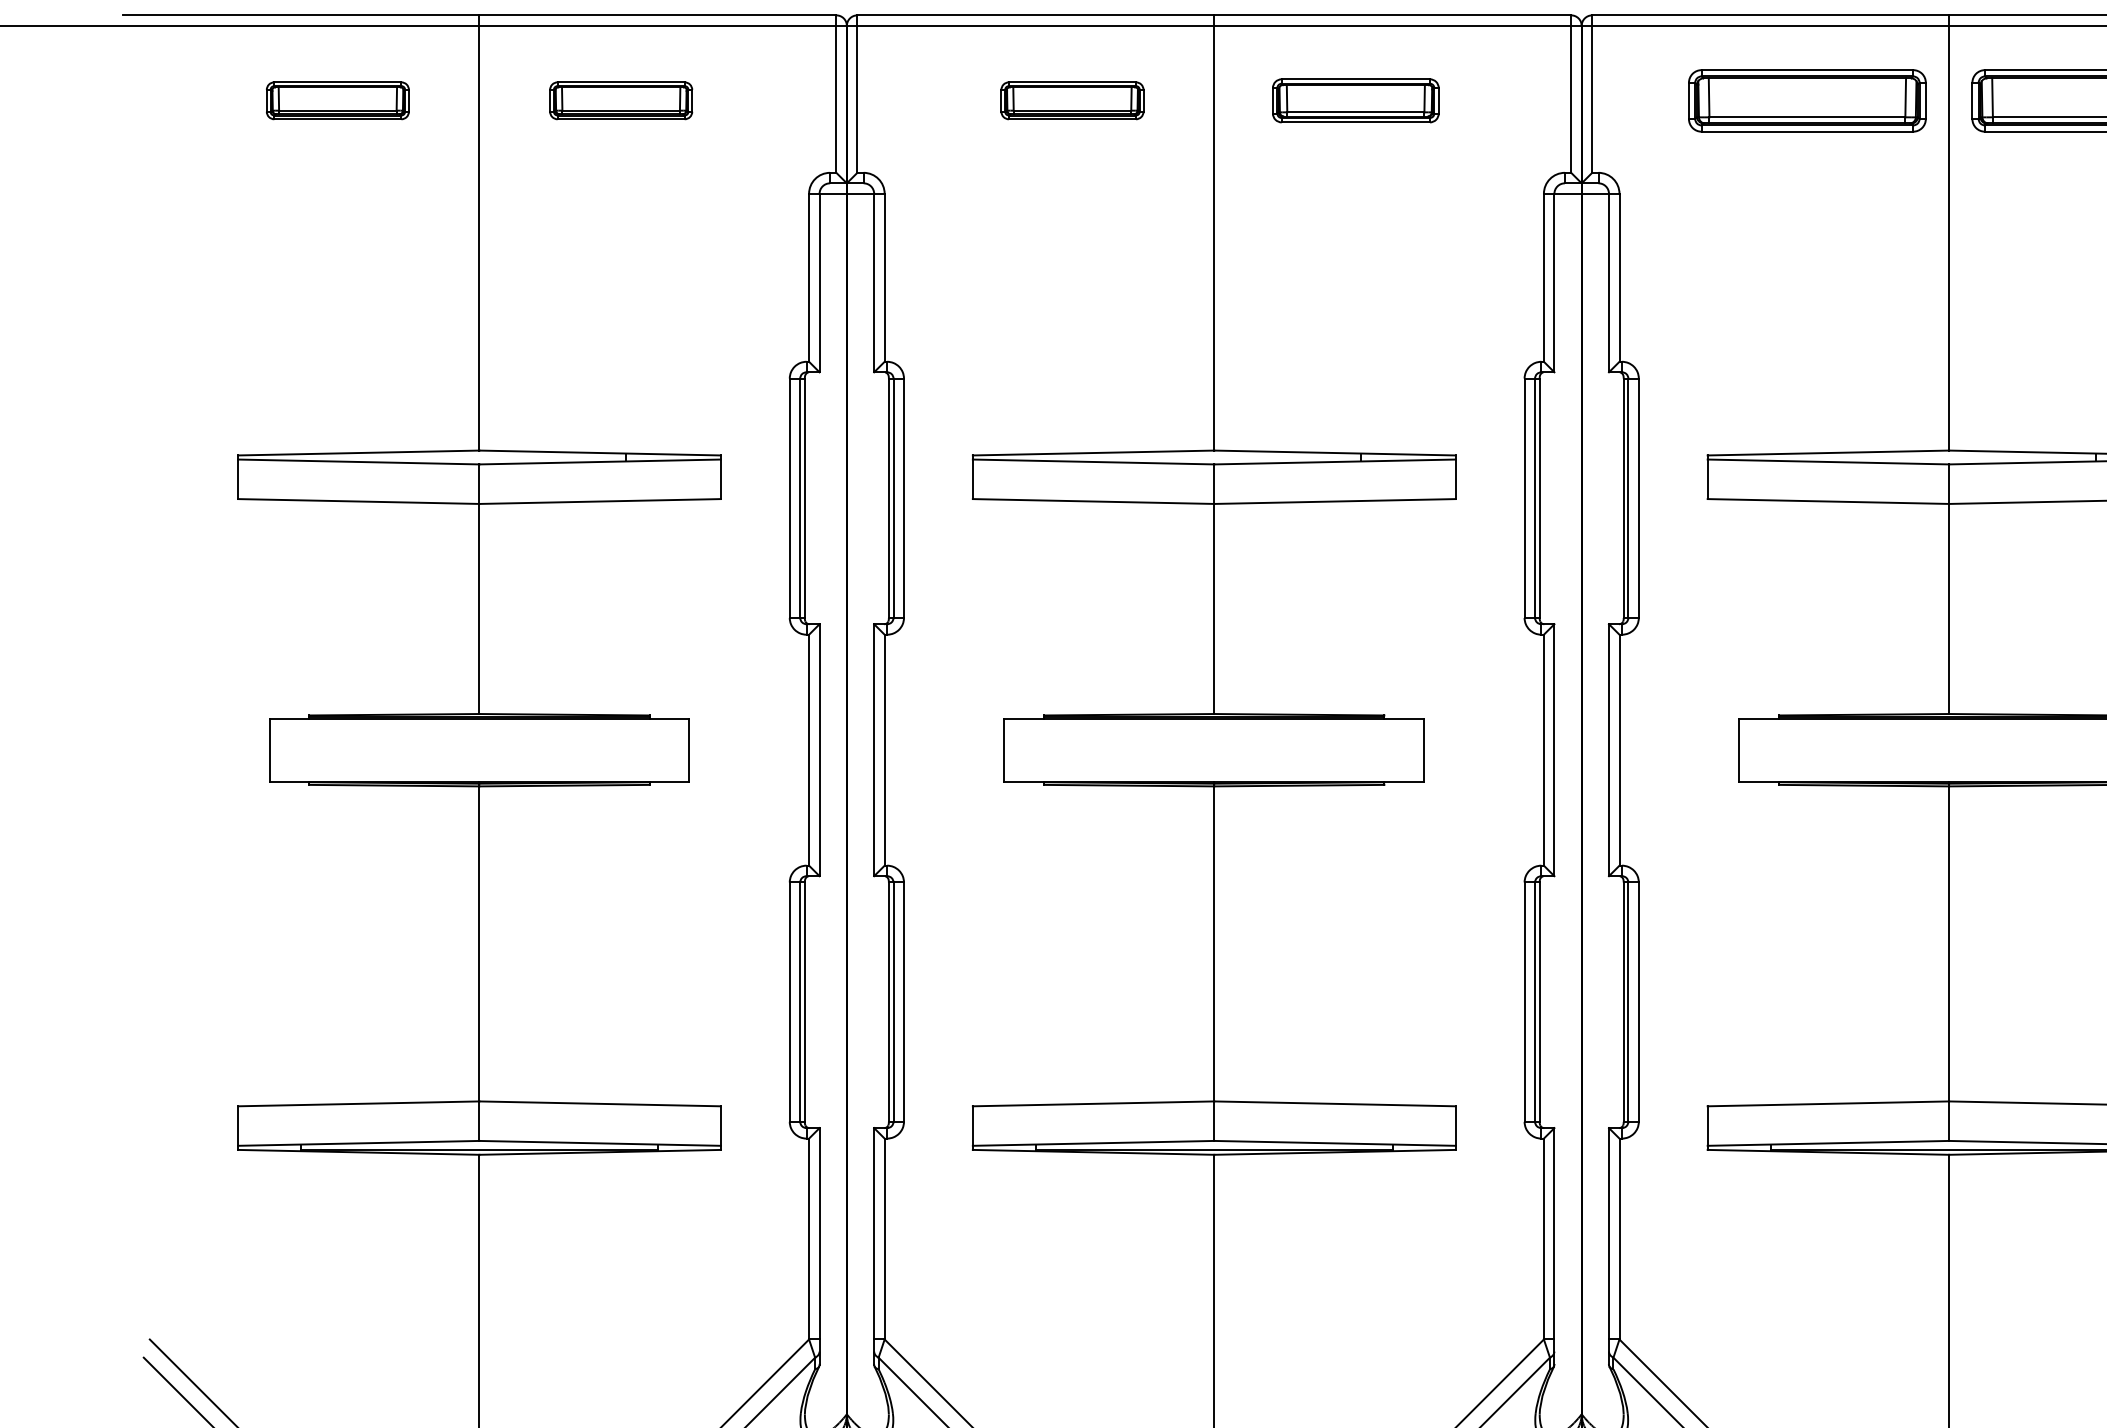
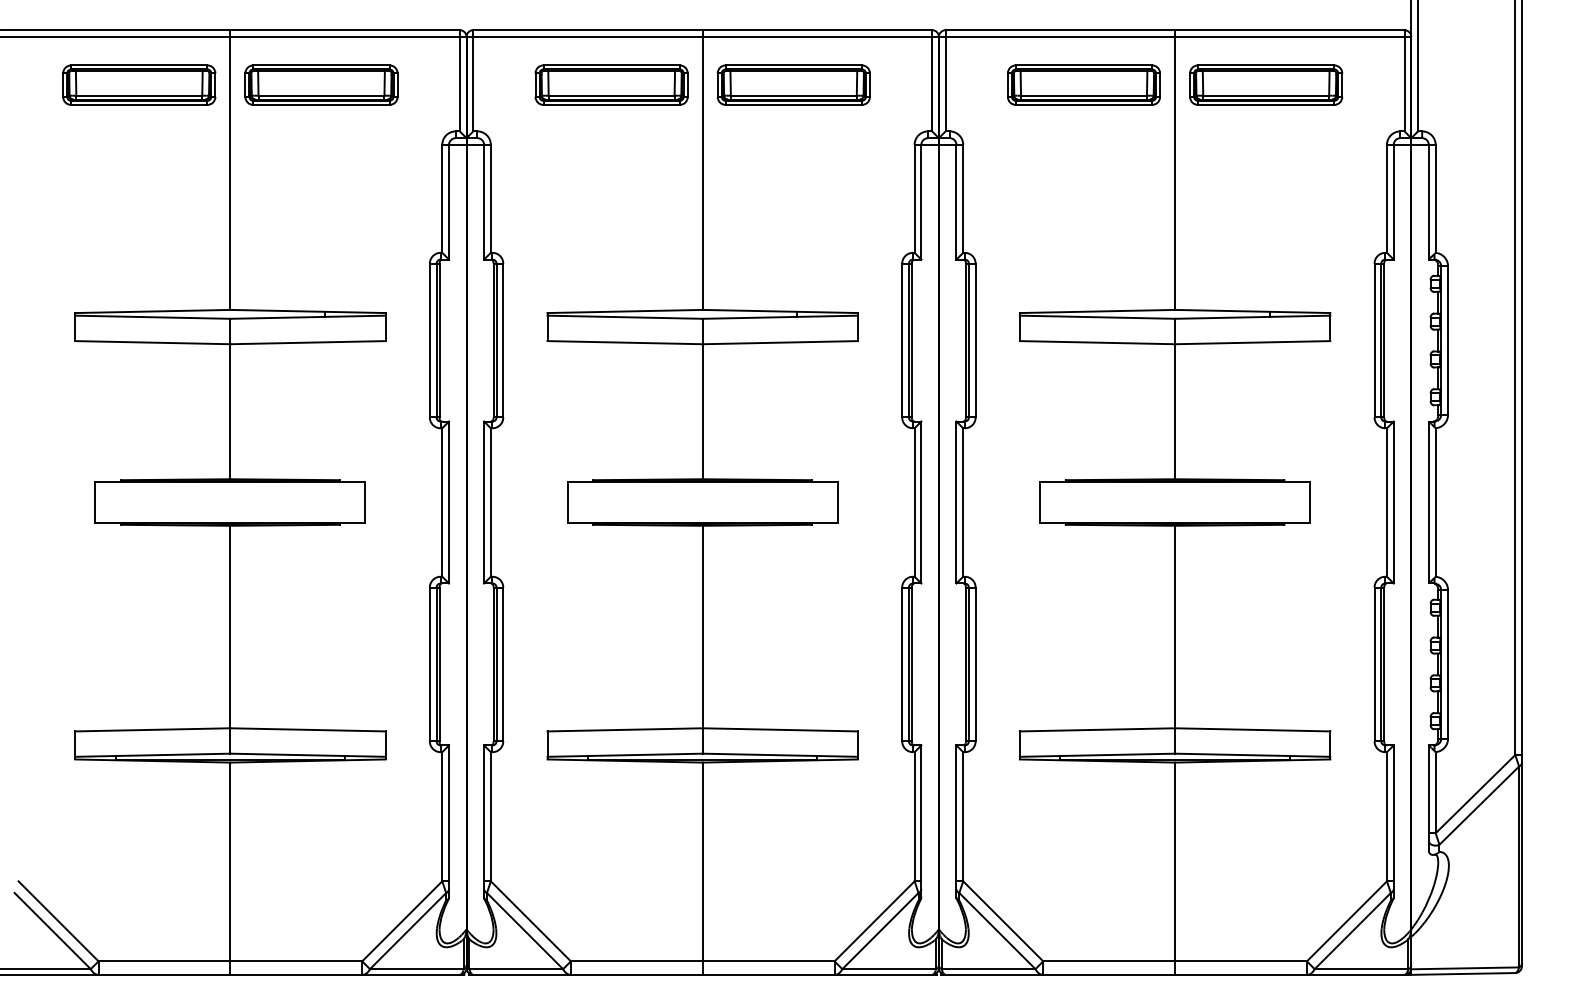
part: (338, 99) -> (139, 84), size x1.67
part: (621, 99) -> (321, 84), size x1.67
part: (1072, 99) -> (611, 84), size x1.67
part: (1355, 99) -> (793, 84), size x1.43

